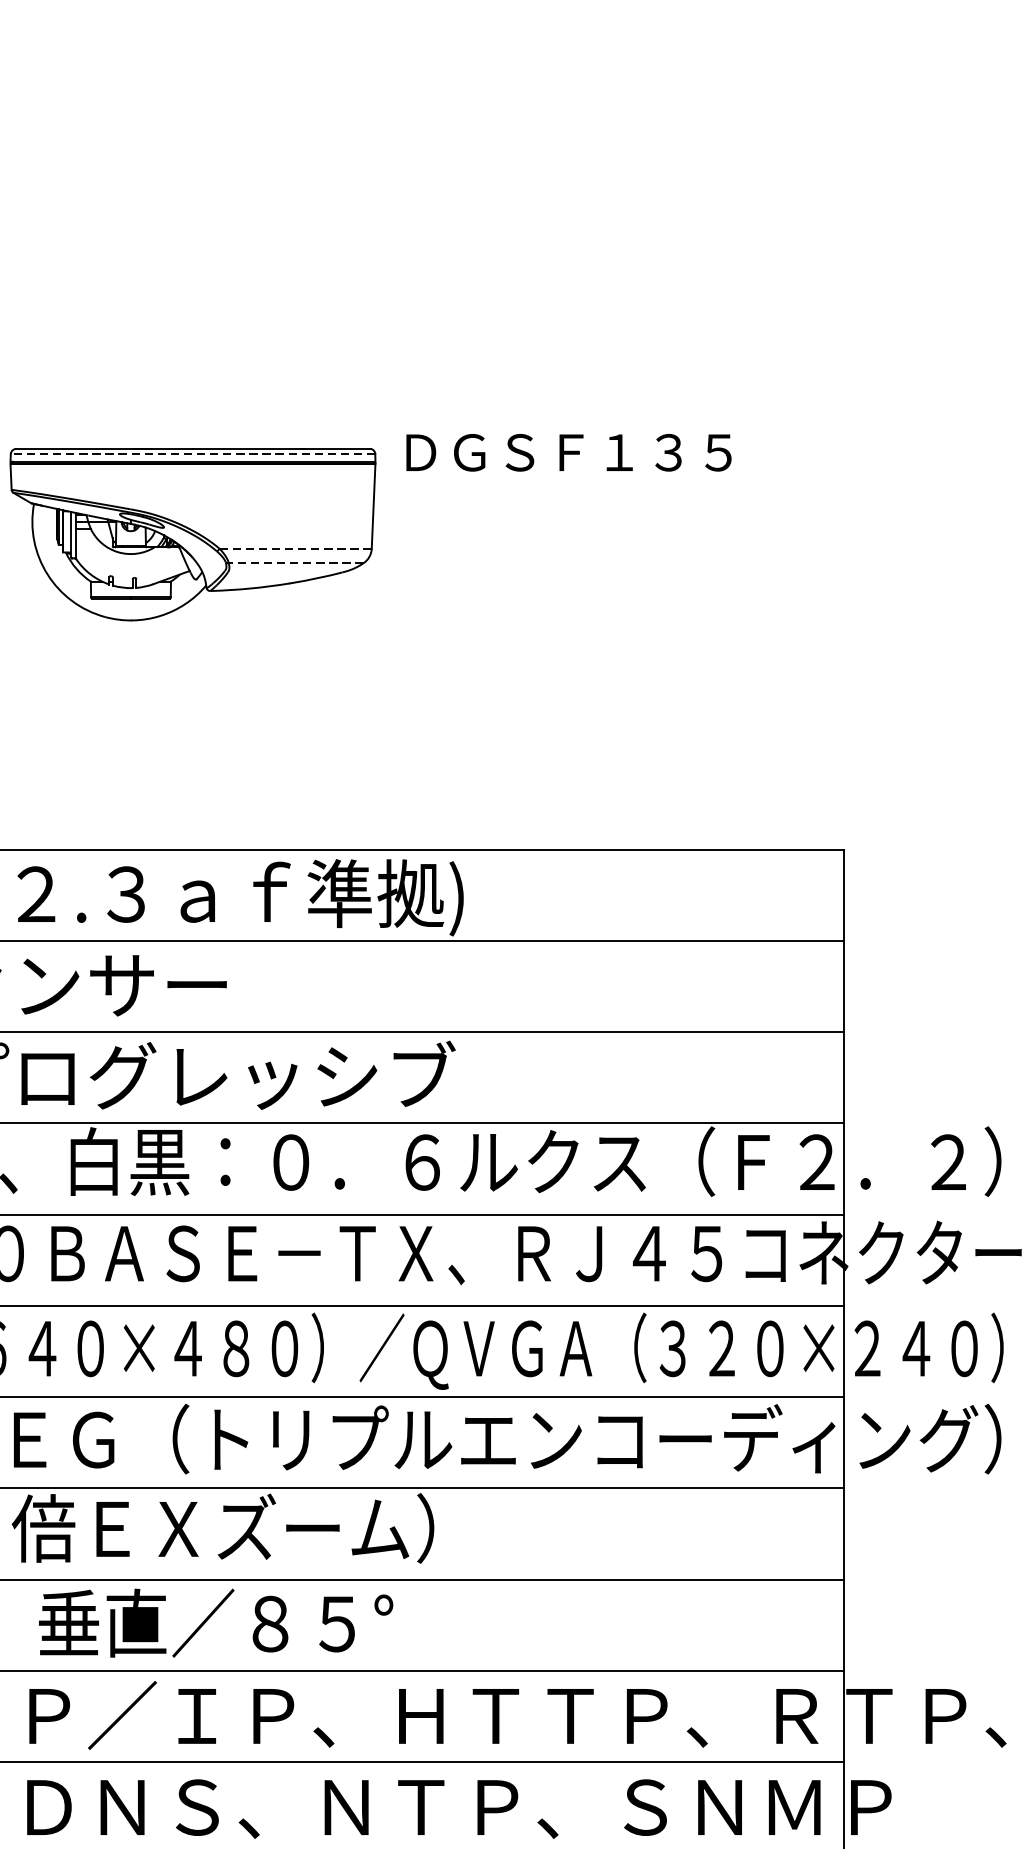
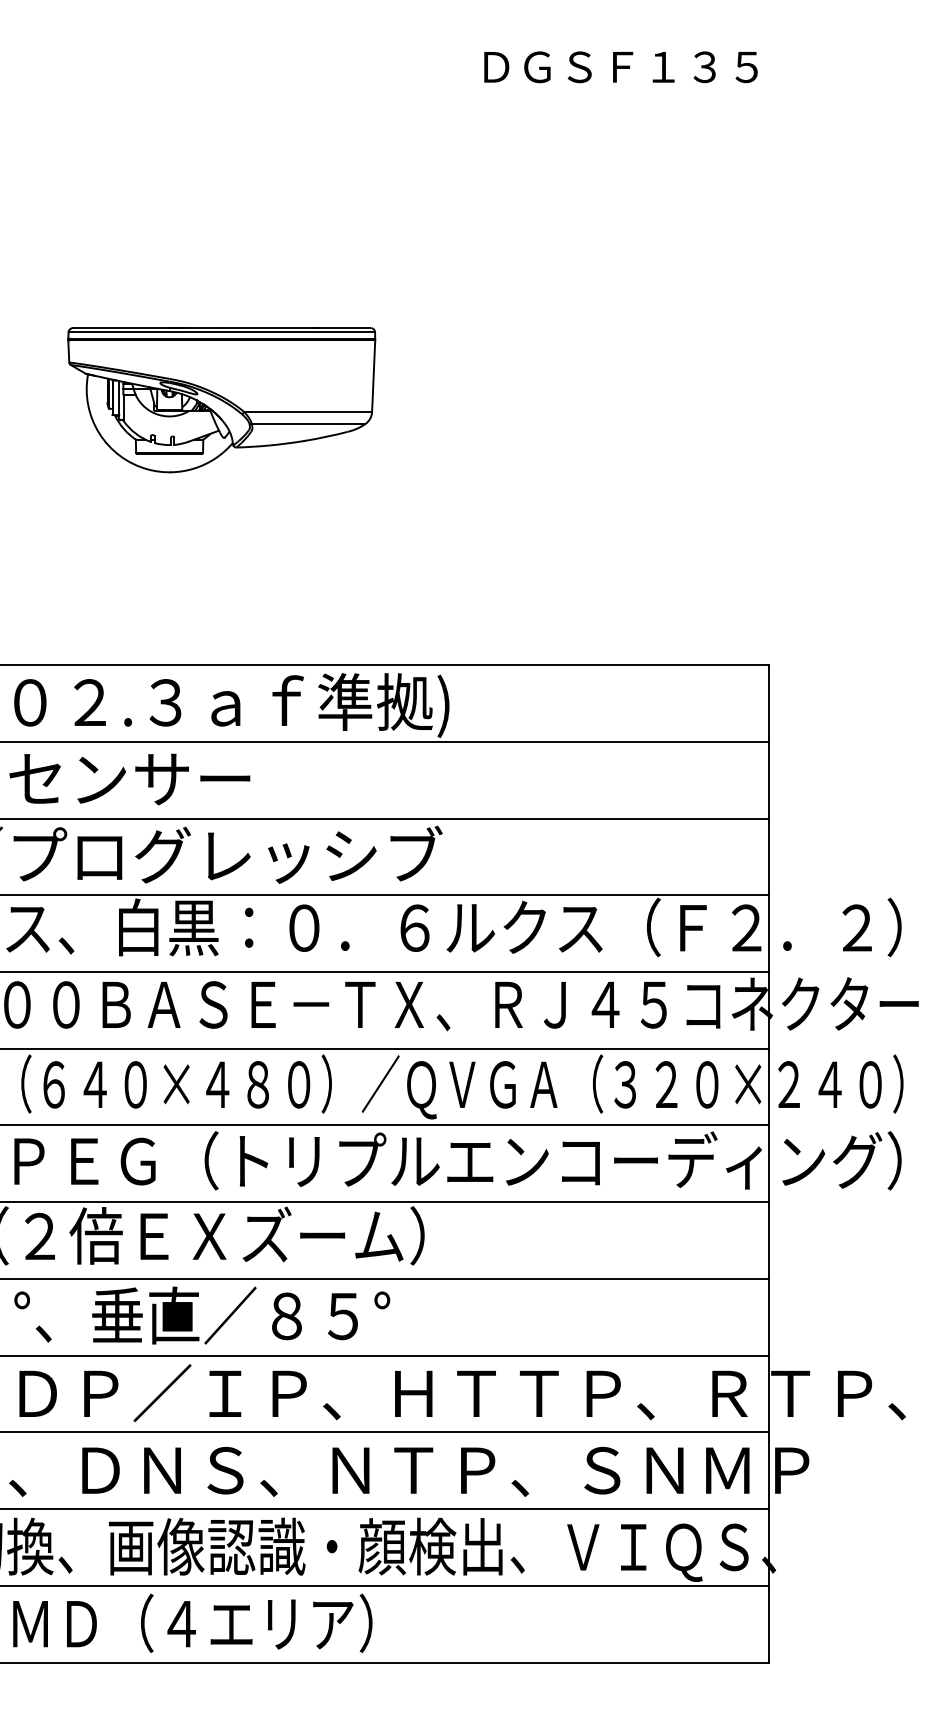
text: (568, 453) -> (620, 67), moved
line: (192, 454) -> (221, 332), dashed -> solid
line: (296, 549) -> (308, 412), dashed -> solid
line: (296, 563) -> (308, 424), dashed -> solid

